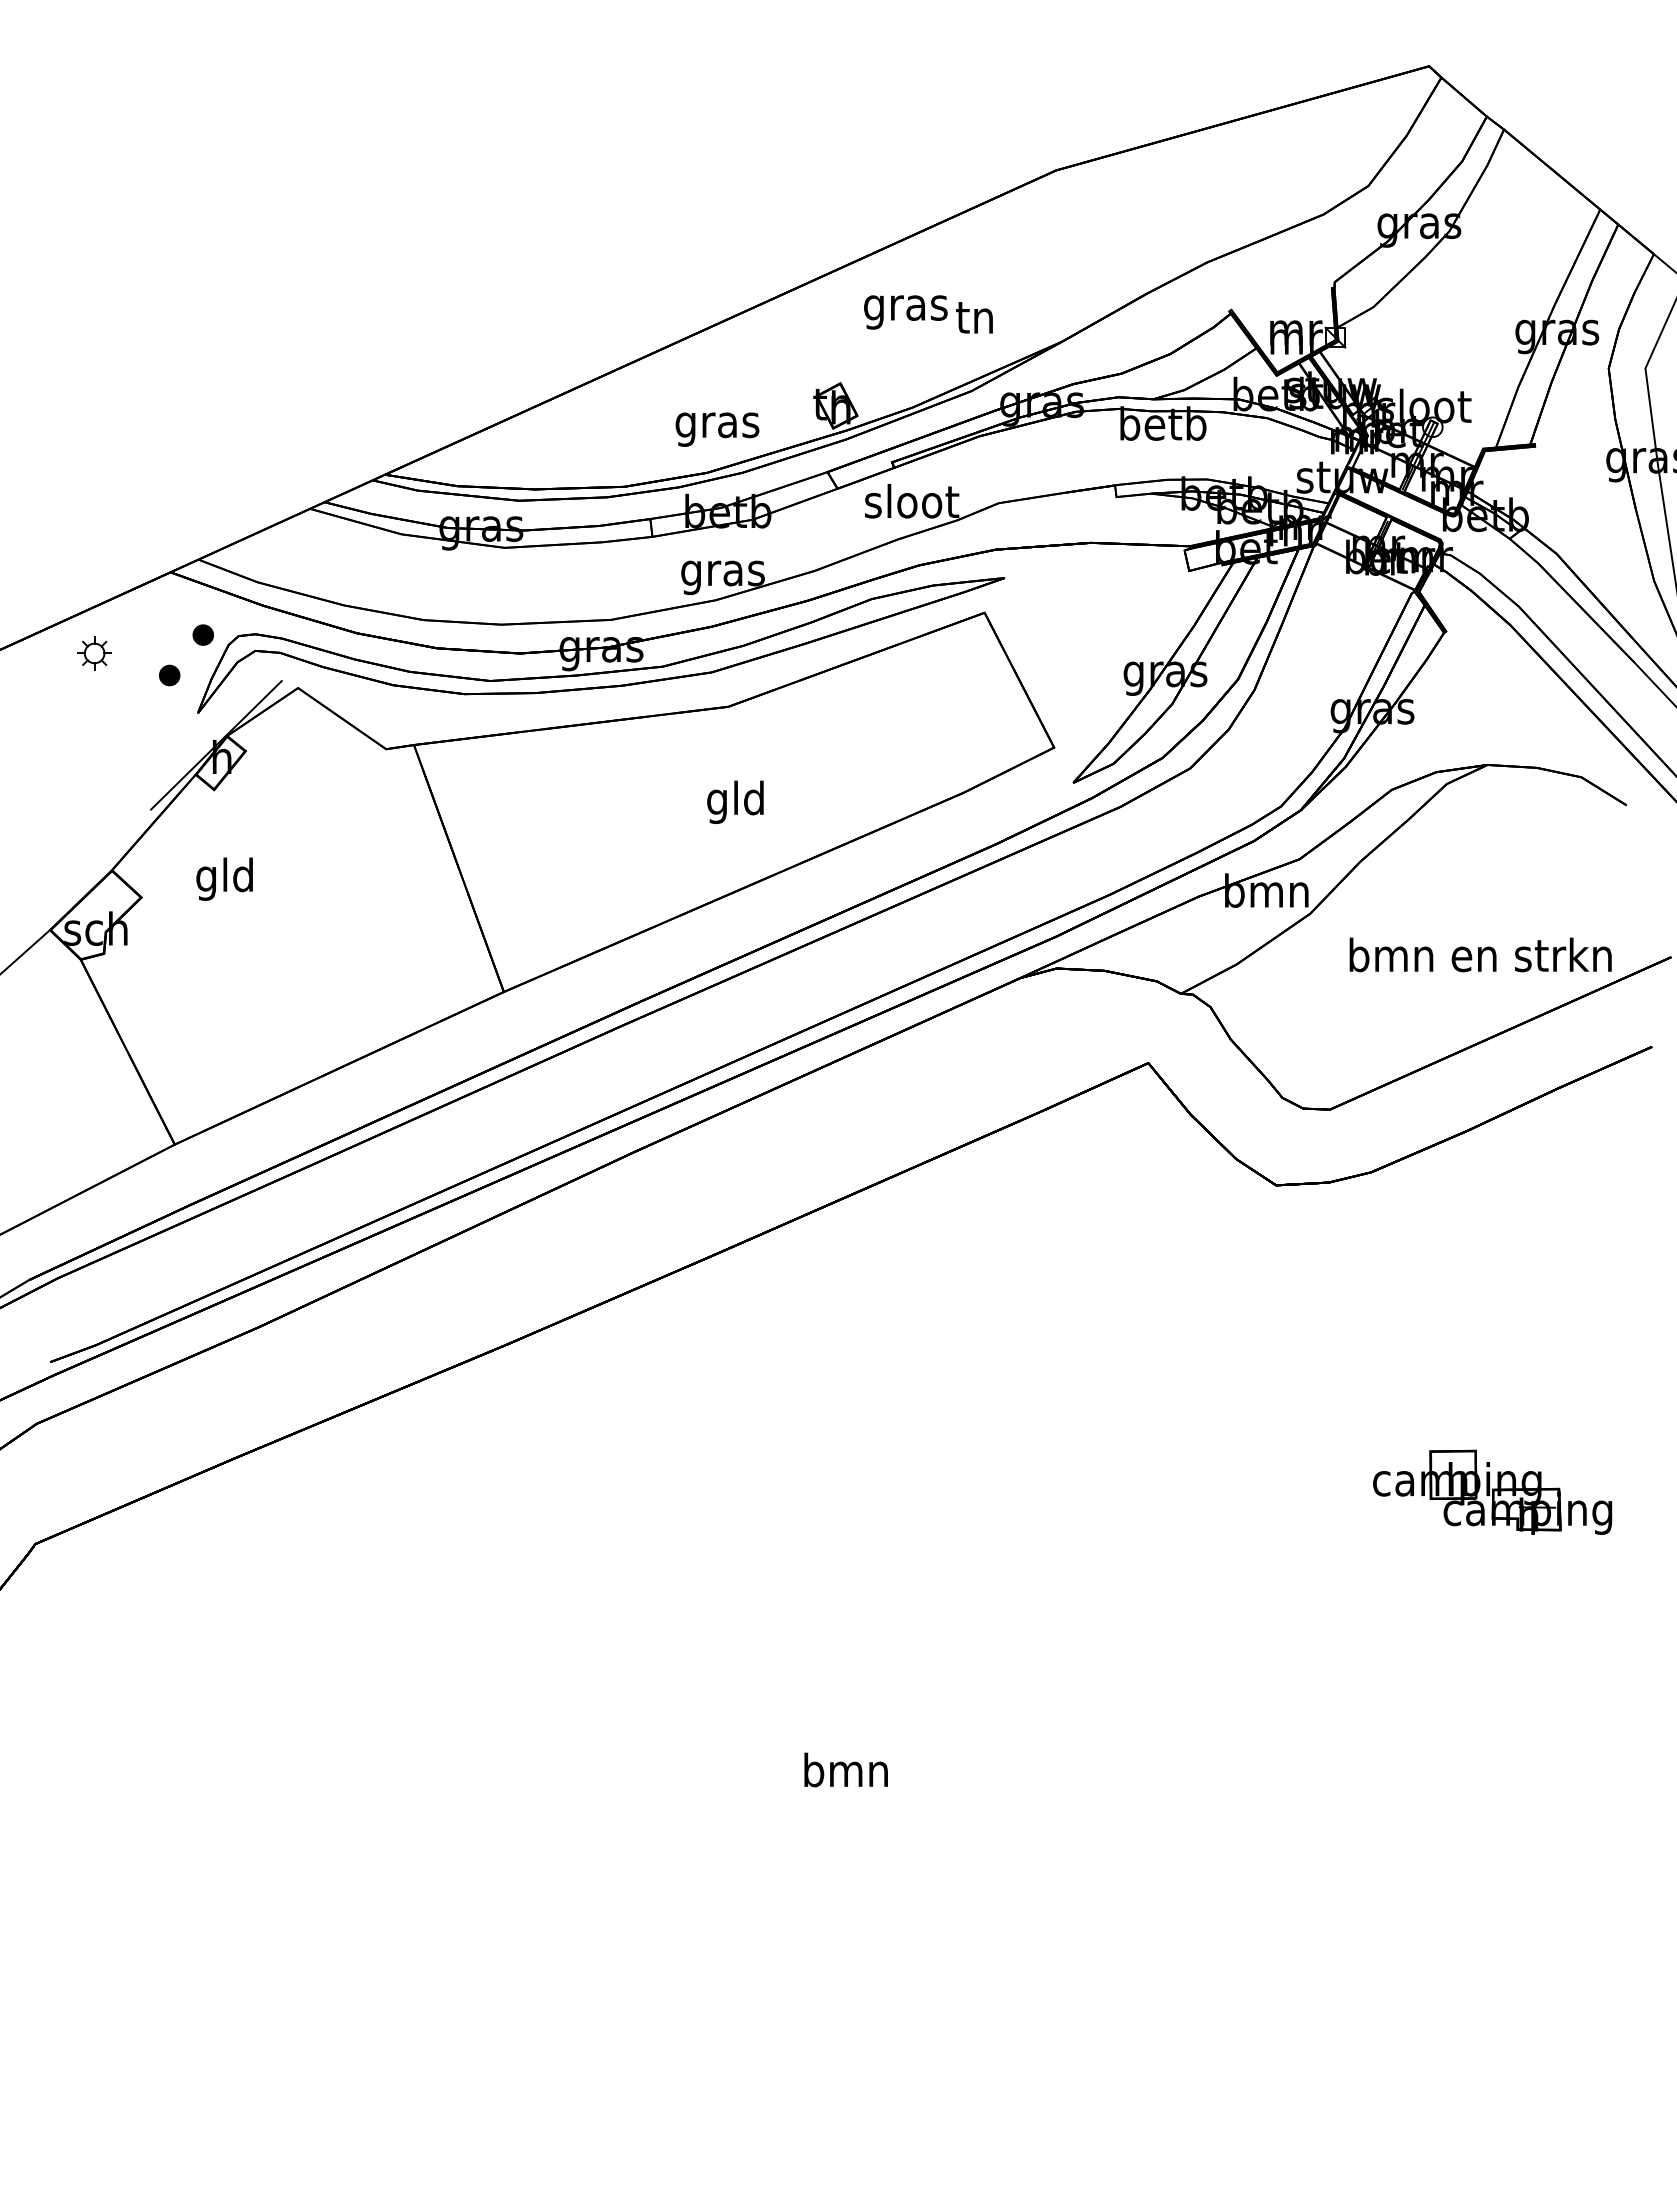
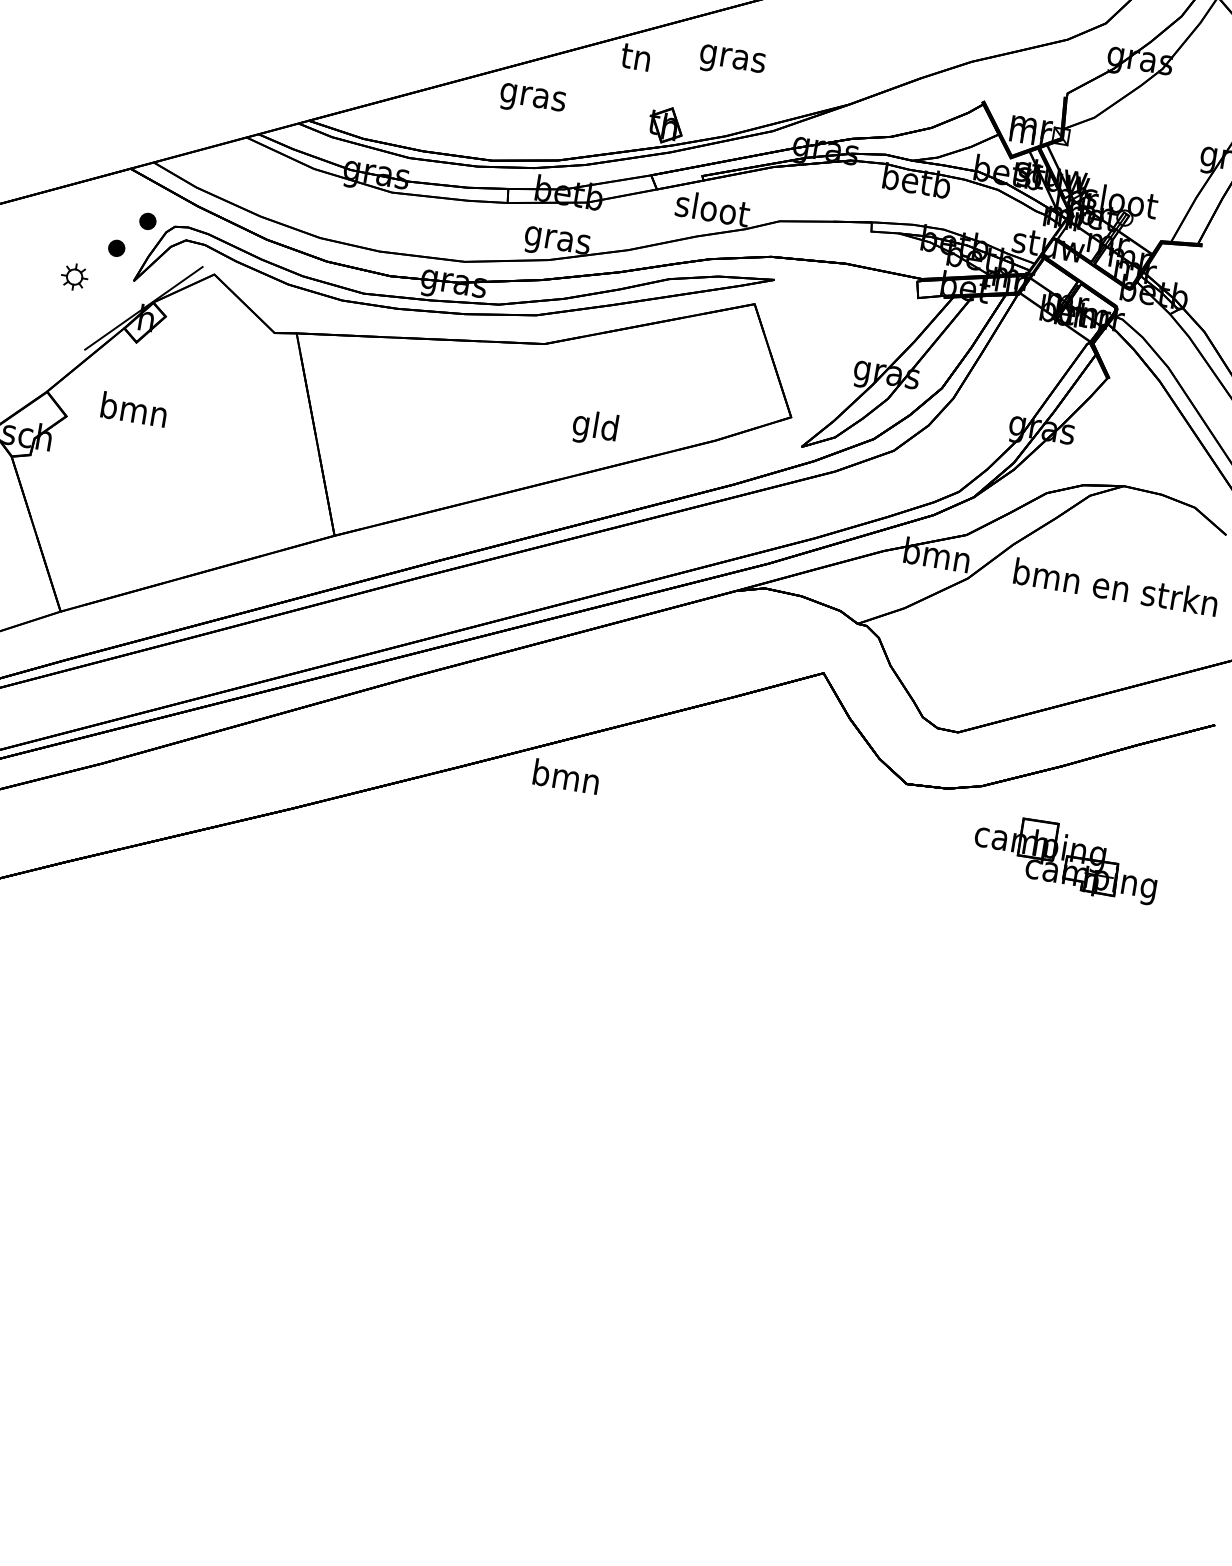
text: (974, 317) -> (635, 57), moved
text: (717, 429) -> (532, 100), moved
part: (94, 653) -> (74, 277), moved
text: (735, 801) -> (595, 427), moved
text: (225, 878) -> (133, 412), gld -> bmn
text: (1480, 954) -> (1115, 586), moved
part: (1492, 1491) -> (1066, 857), moved
text: (845, 1769) -> (566, 776), moved

